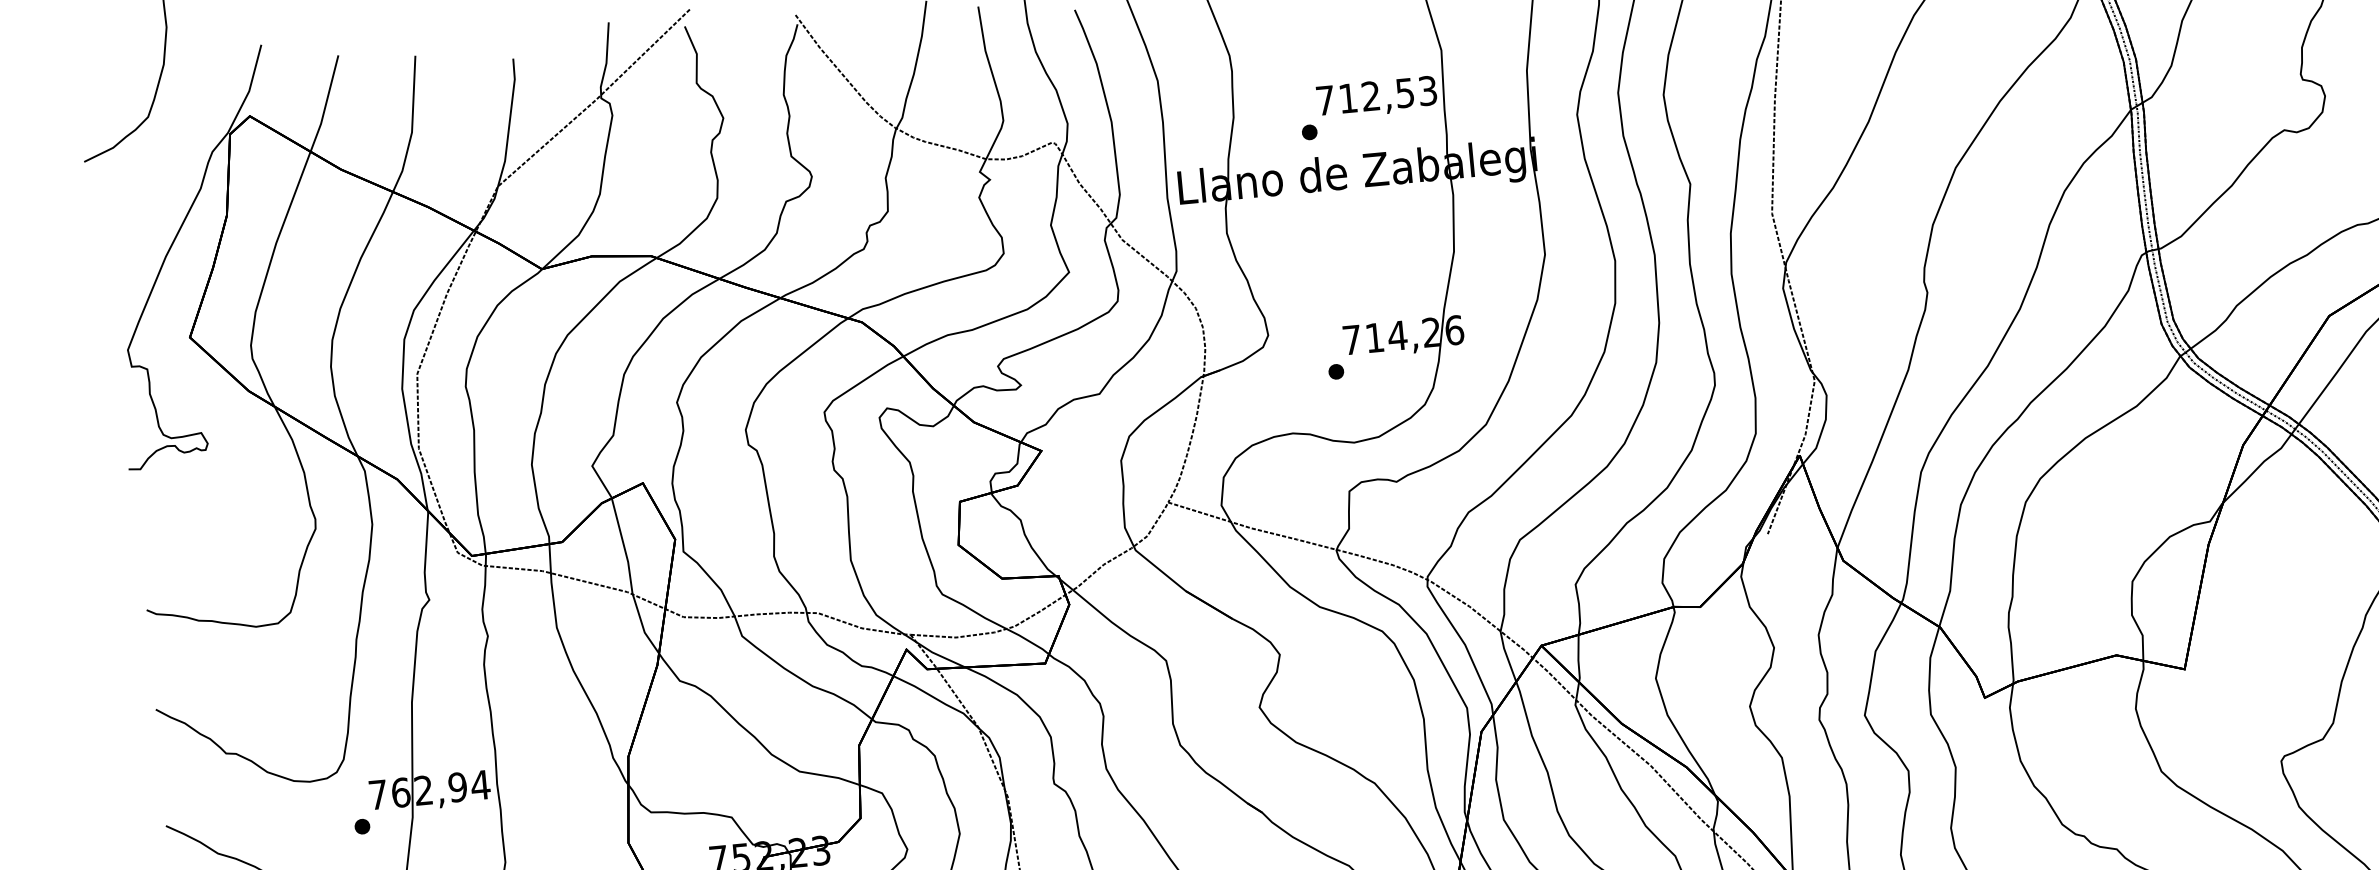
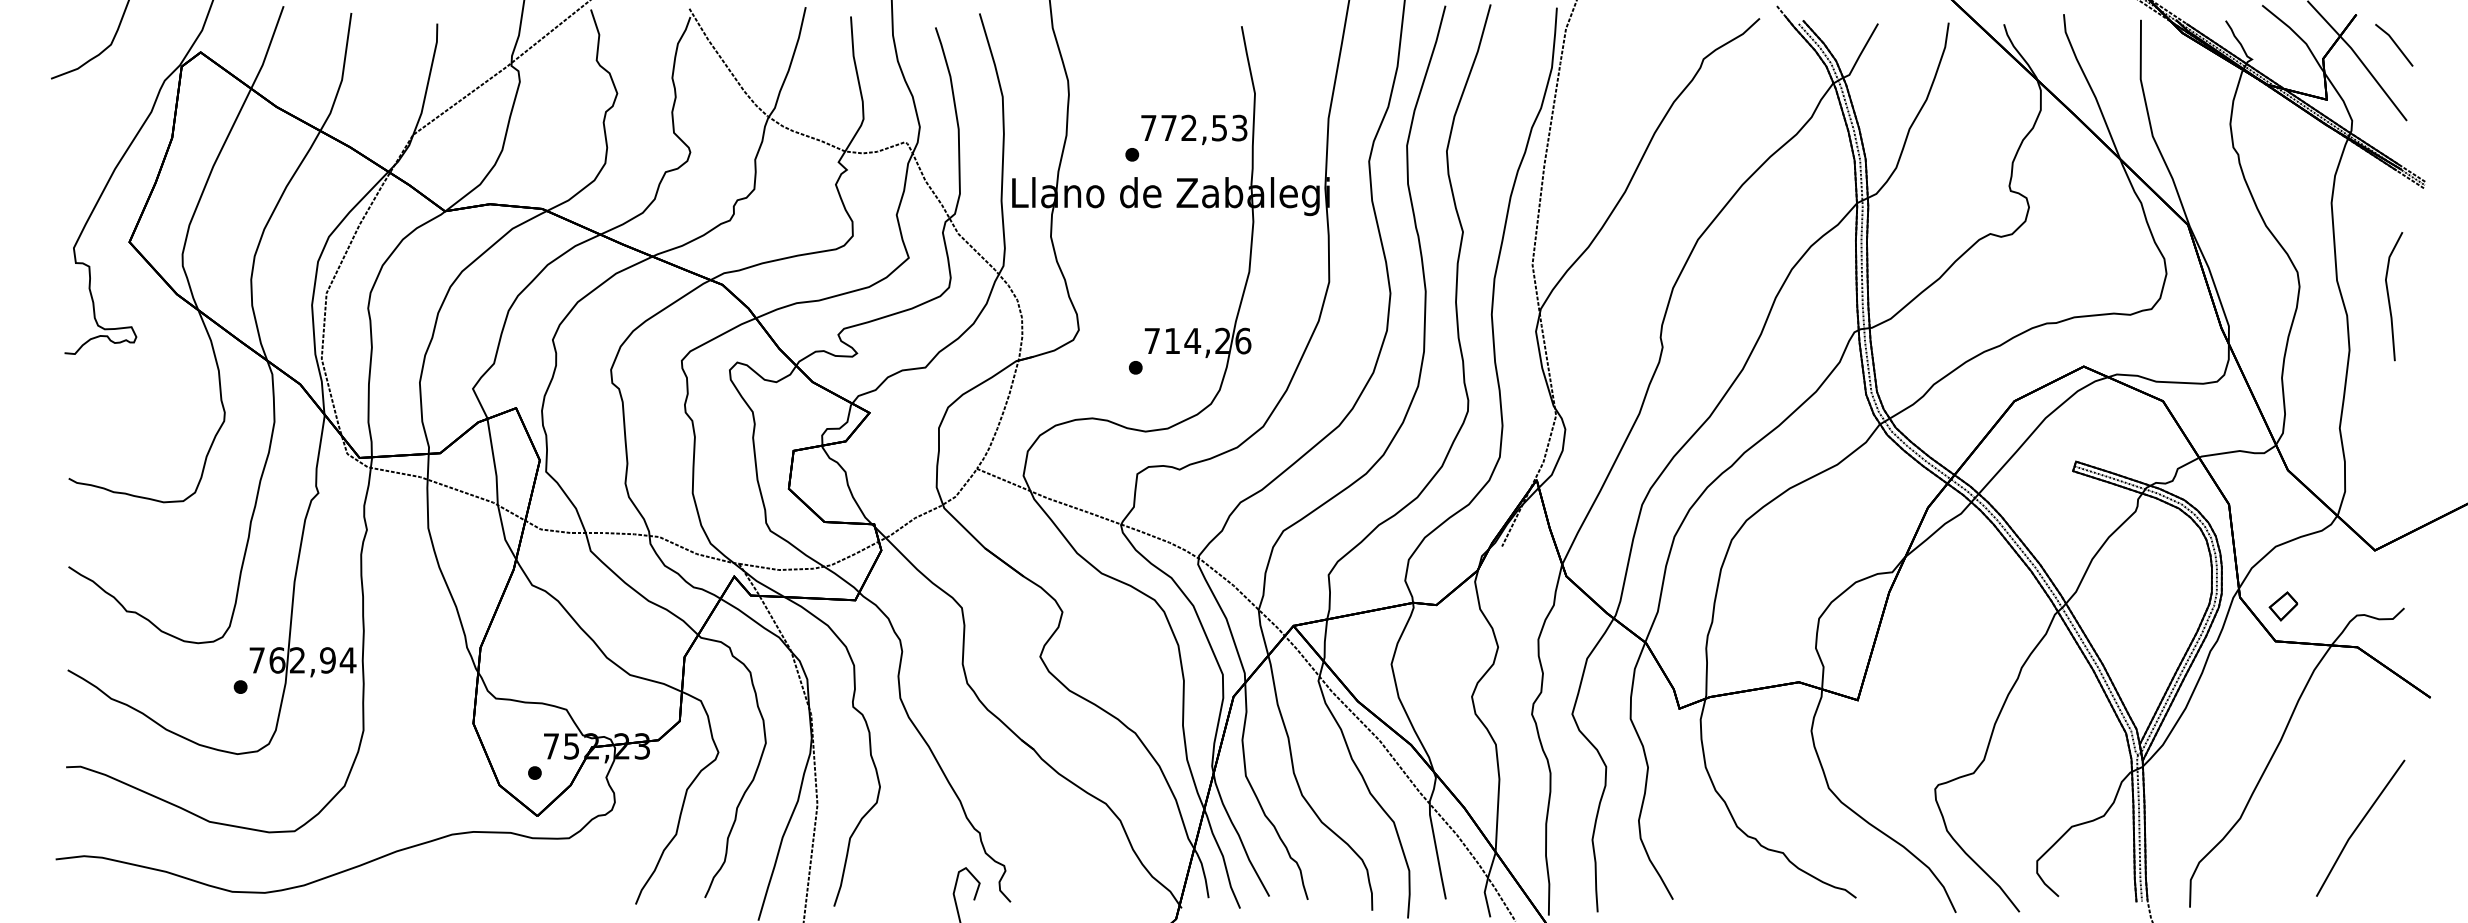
text: (1347, 97) -> (1168, 127), 712,53 -> 772,53

